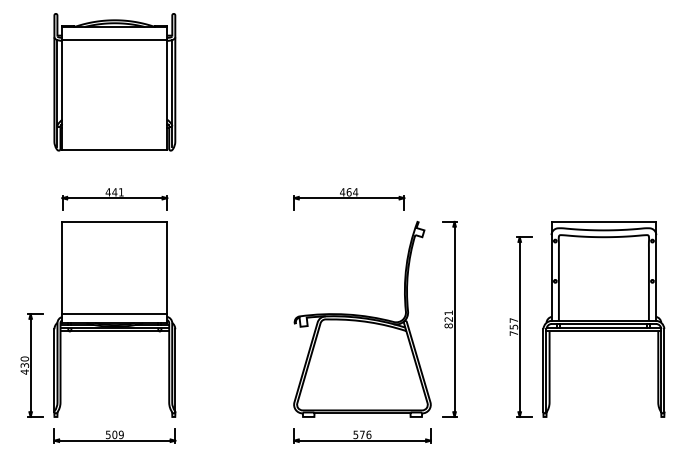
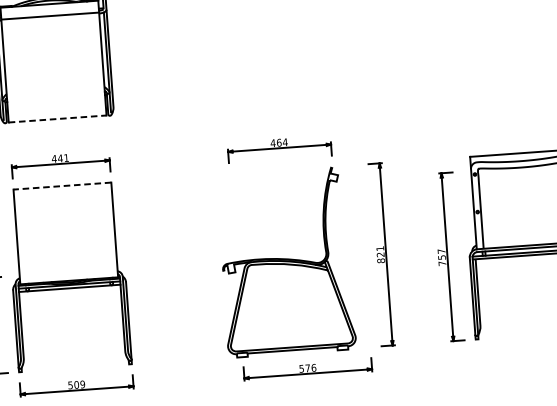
line: (115, 150) -> (58, 119), solid -> dashed
line: (114, 221) -> (62, 185), solid -> dashed
line: (114, 314) -> (68, 272), removed
part: (362, 318) -> (286, 261), moved

